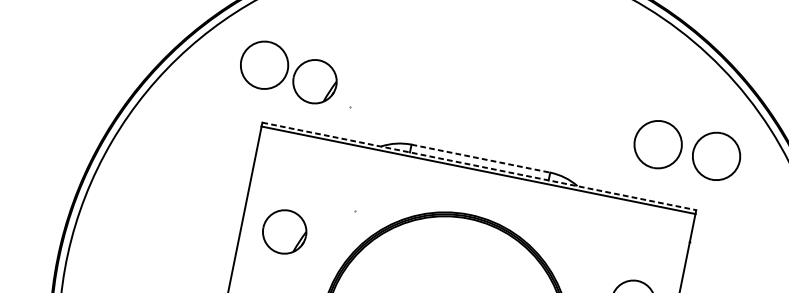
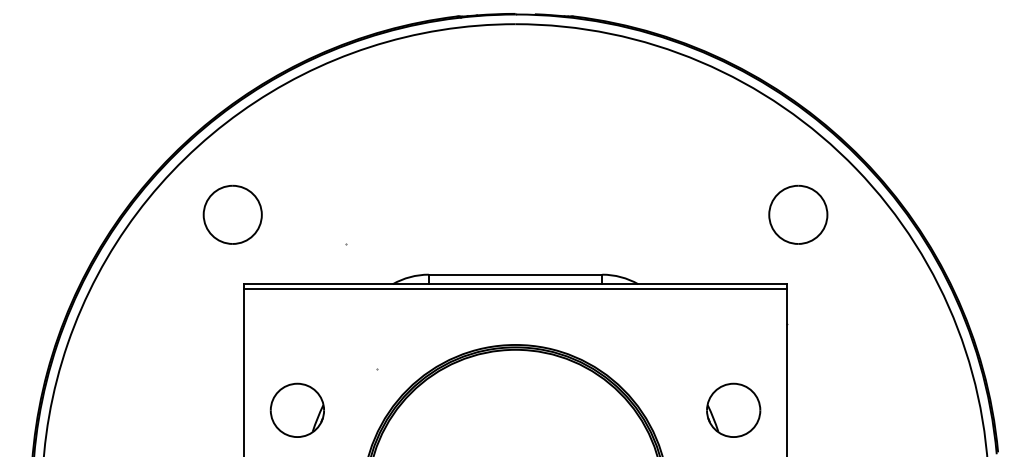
part: (314, 80) -> (296, 221), removed
part: (658, 144) -> (725, 214), removed
line: (480, 158) -> (515, 274), dashed -> solid
line: (480, 166) -> (516, 284), dashed -> solid

